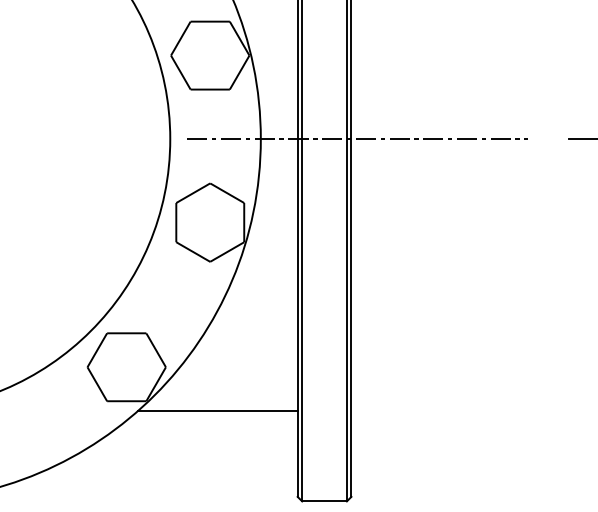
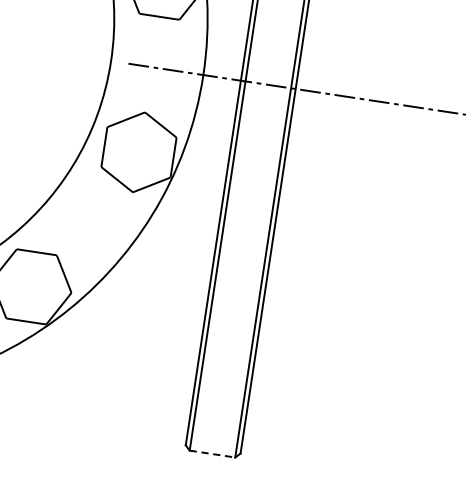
line: (217, 410) -> (117, 344), removed
line: (325, 501) -> (213, 454), solid -> dashed

